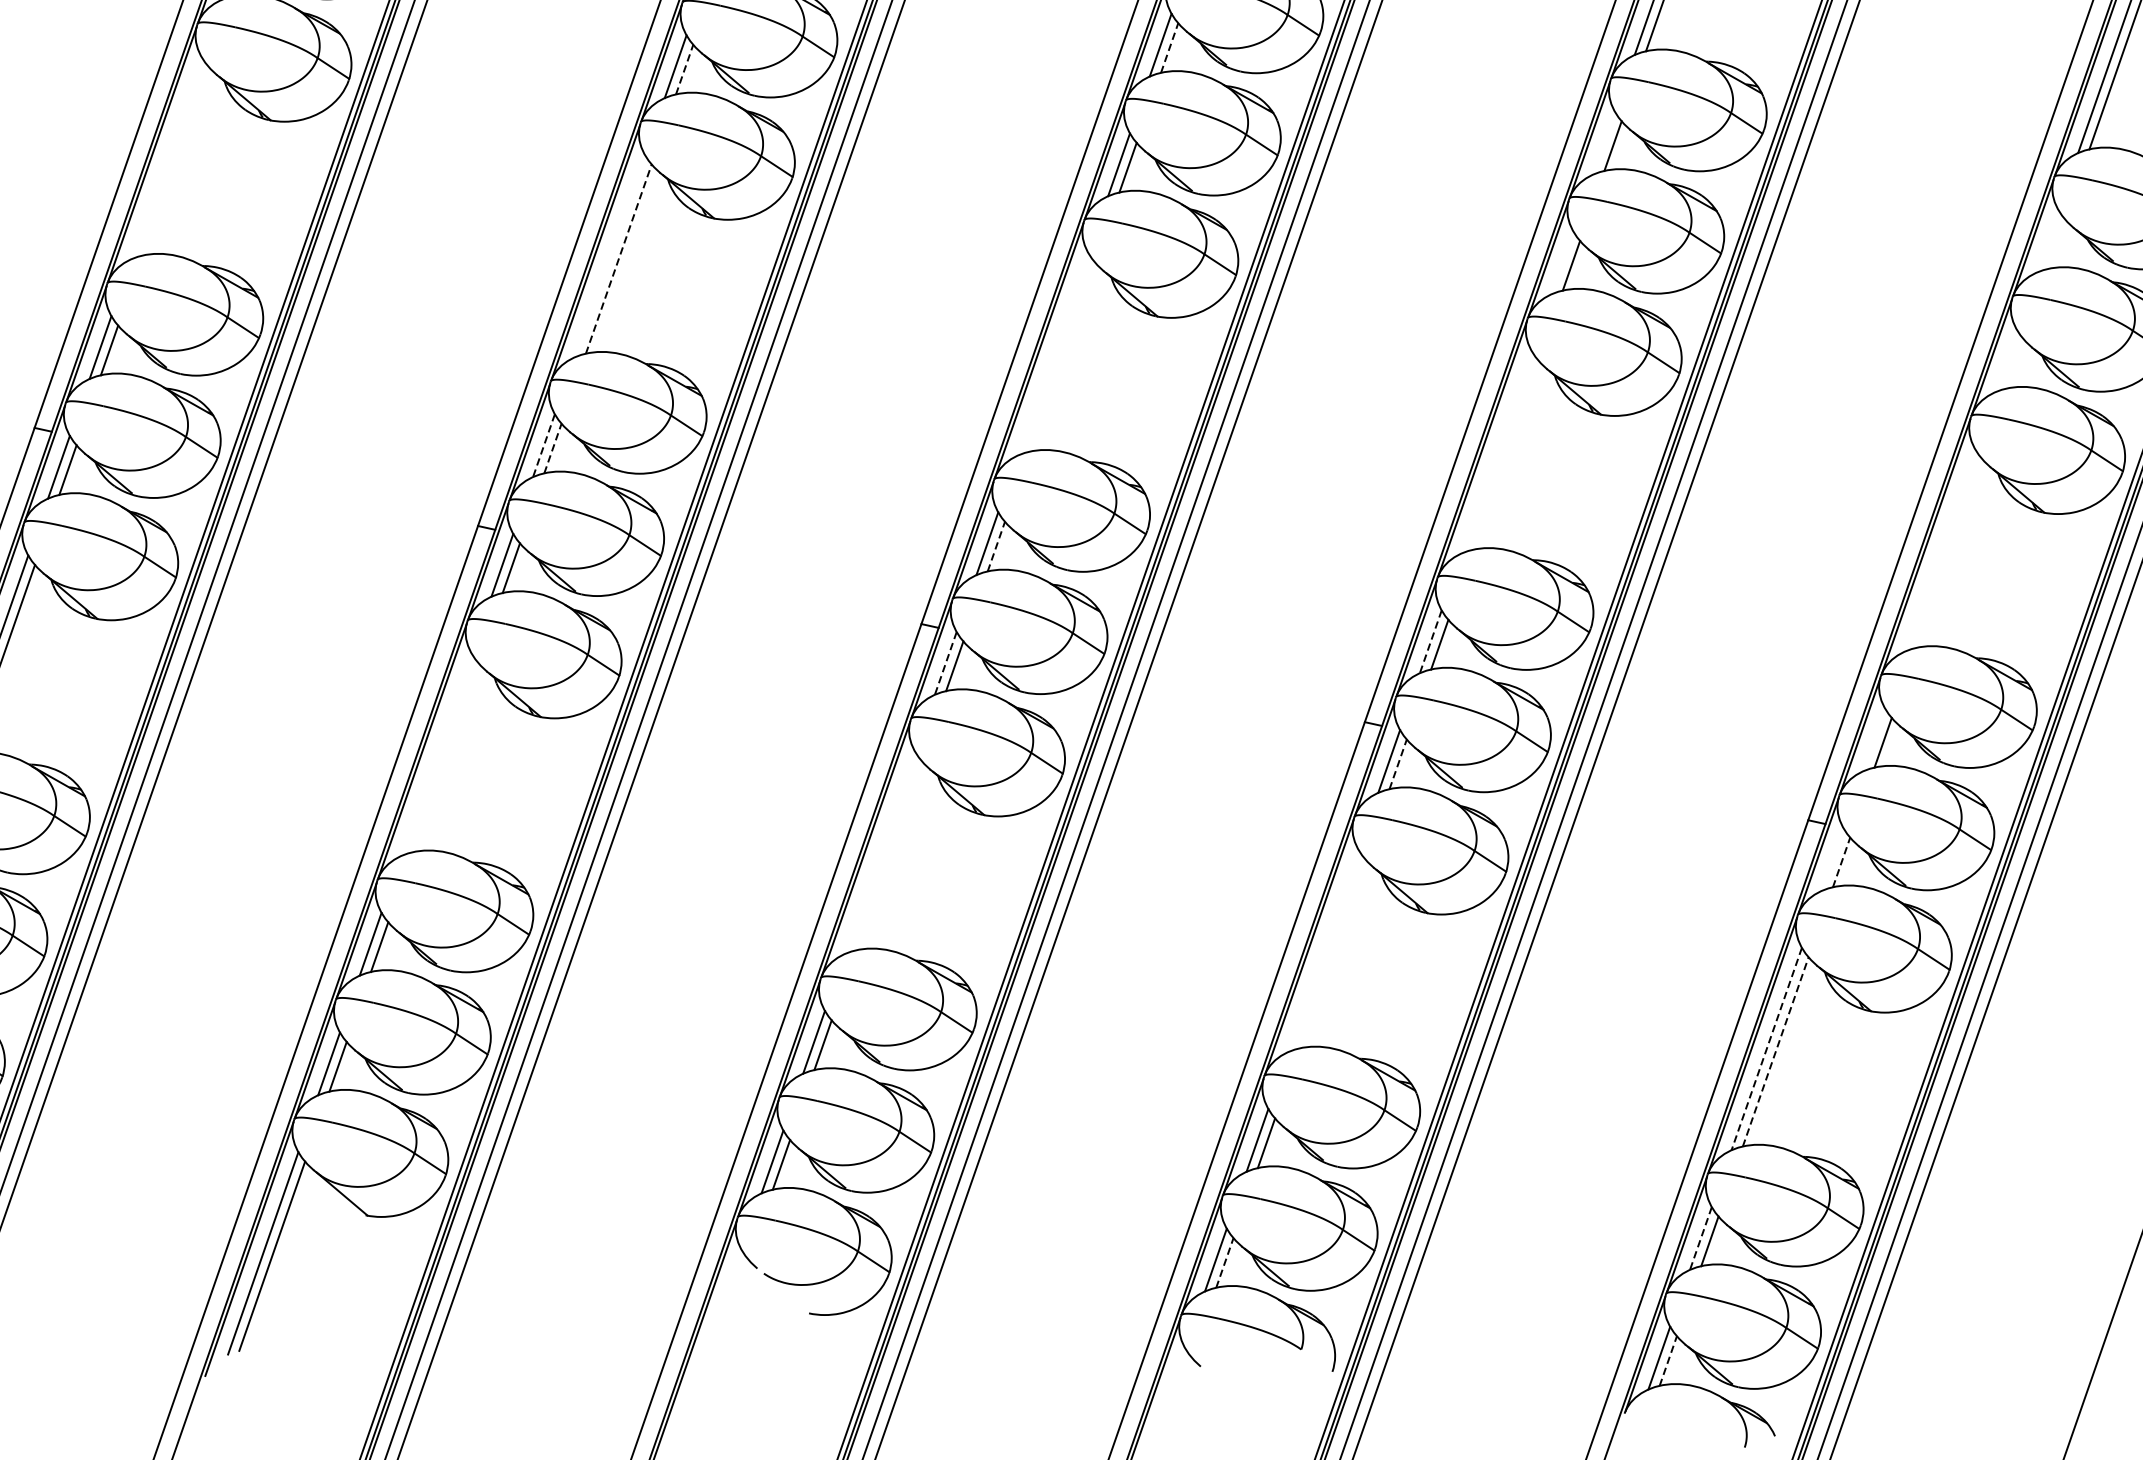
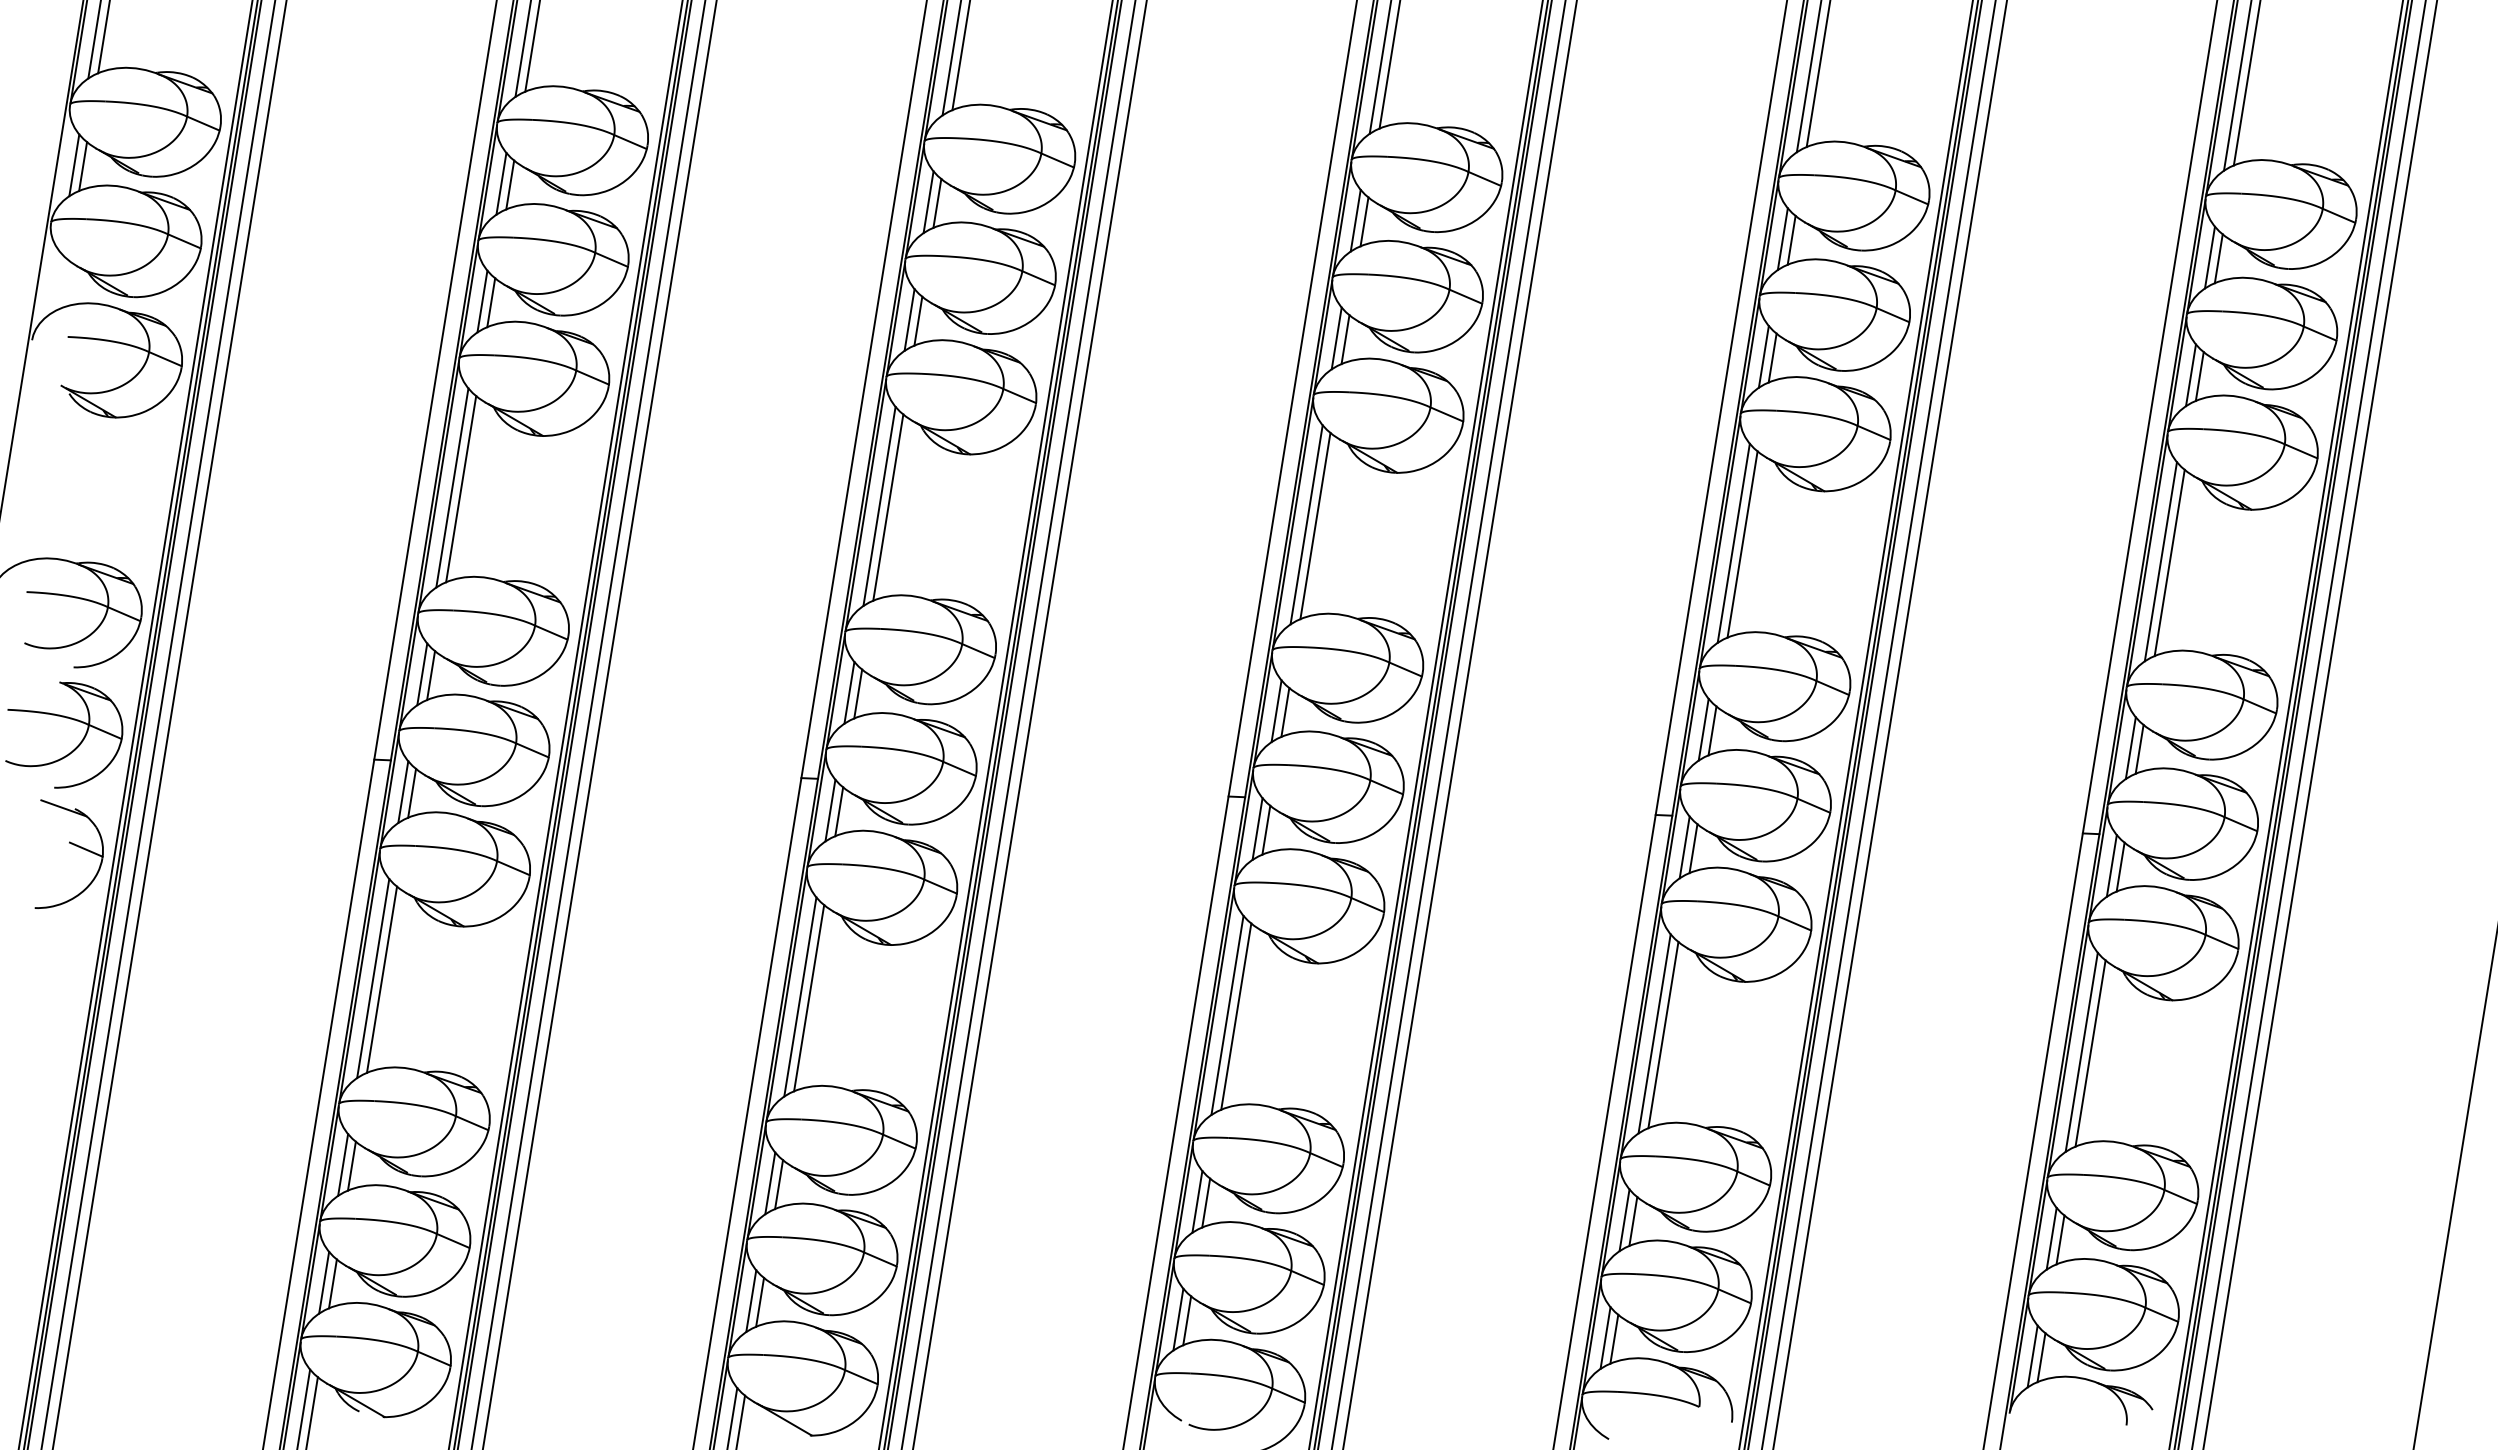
line: (1169, 47) -> (1364, 221), dashed -> solid
line: (684, 69) -> (918, 321), dashed -> solid
line: (1603, 143) -> (1782, 239), added
line: (166, 157) -> (452, 487), added
line: (175, 161) -> (461, 489), added
line: (2047, 241) -> (2209, 257), added
line: (2056, 243) -> (2218, 258), added
line: (609, 255) -> (879, 505), added
line: (619, 259) -> (888, 507), dashed -> solid
line: (1562, 262) -> (1763, 356), added
line: (1053, 353) -> (1306, 524), added
line: (1062, 356) -> (1315, 525), added
line: (2005, 361) -> (2190, 375), added
line: (2014, 363) -> (2199, 376), added
line: (543, 446) -> (849, 693), dashed -> solid
line: (553, 449) -> (858, 694), dashed -> solid
line: (1496, 451) -> (1733, 542), added
line: (1505, 455) -> (1742, 544), added
line: (996, 546) -> (1285, 712), dashed -> solid
line: (1939, 550) -> (2160, 561), added
line: (1948, 552) -> (2169, 562), added
line: (1430, 642) -> (1703, 730), dashed -> solid
line: (945, 663) -> (1257, 829), dashed -> solid
line: (1873, 740) -> (2130, 748), added
line: (436, 754) -> (800, 996), added
line: (445, 758) -> (809, 998), added
line: (1398, 764) -> (1693, 848), dashed -> solid
line: (879, 852) -> (1227, 1015), added
line: (889, 855) -> (1236, 1016), added
line: (1832, 859) -> (2111, 865), added
line: (1841, 862) -> (2120, 867), dashed -> solid
line: (1323, 950) -> (1654, 1033), added
line: (1332, 953) -> (1663, 1034), added
line: (1766, 1049) -> (2081, 1052), dashed -> solid
line: (1775, 1051) -> (2090, 1053), dashed -> solid
line: (1700, 1239) -> (2051, 1239), dashed -> solid
line: (1225, 1263) -> (1614, 1339), dashed -> solid
line: (1668, 1360) -> (2041, 1357), dashed -> solid

